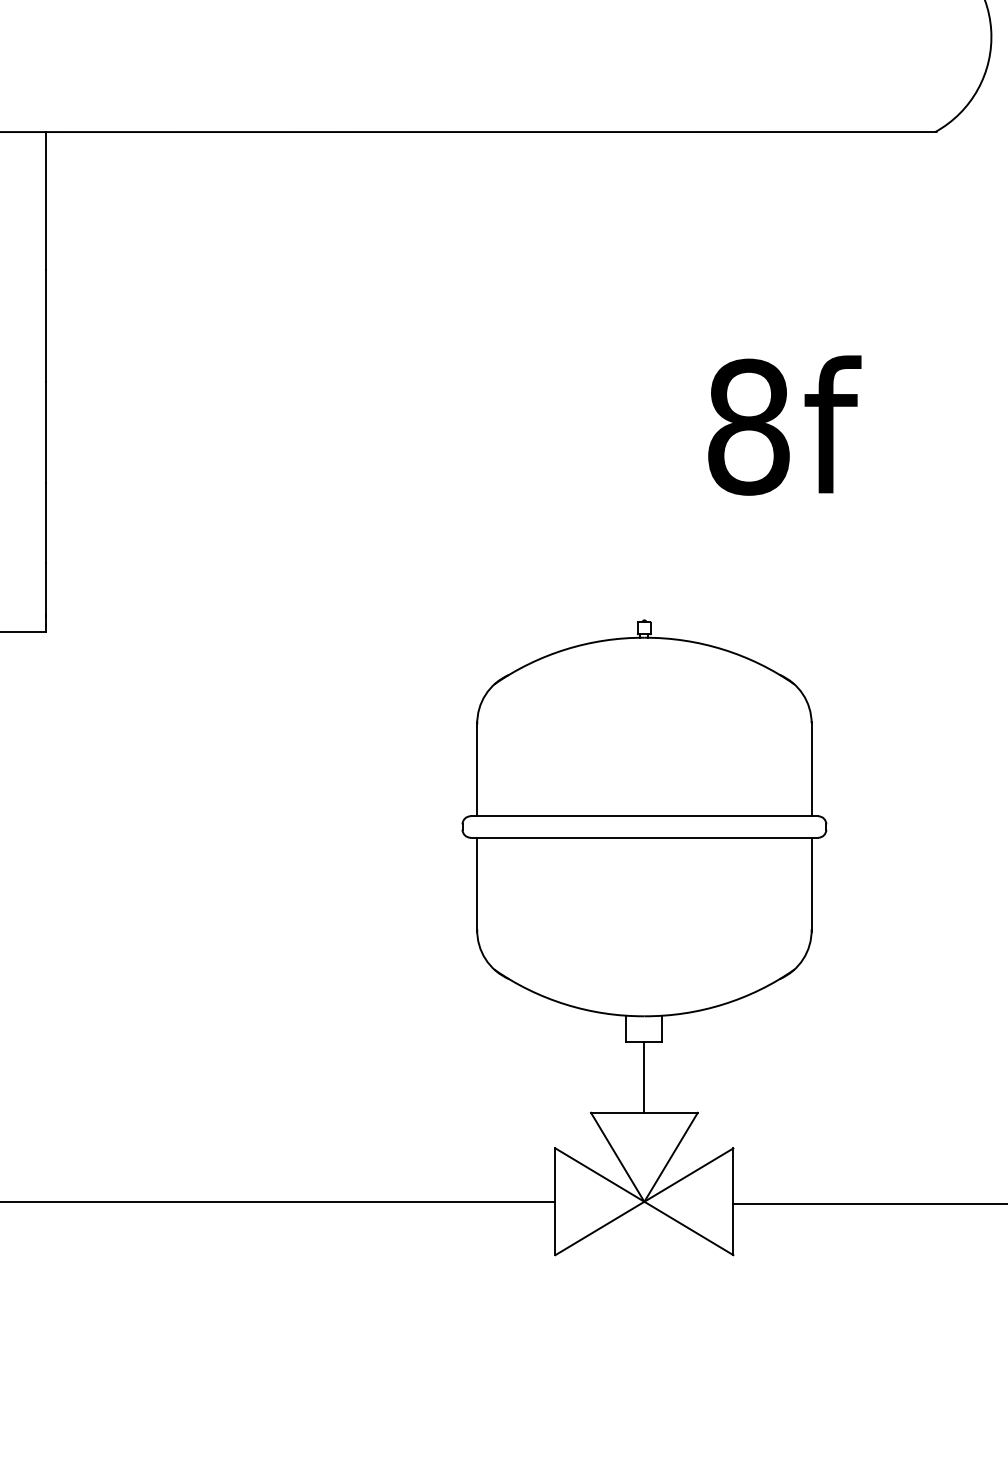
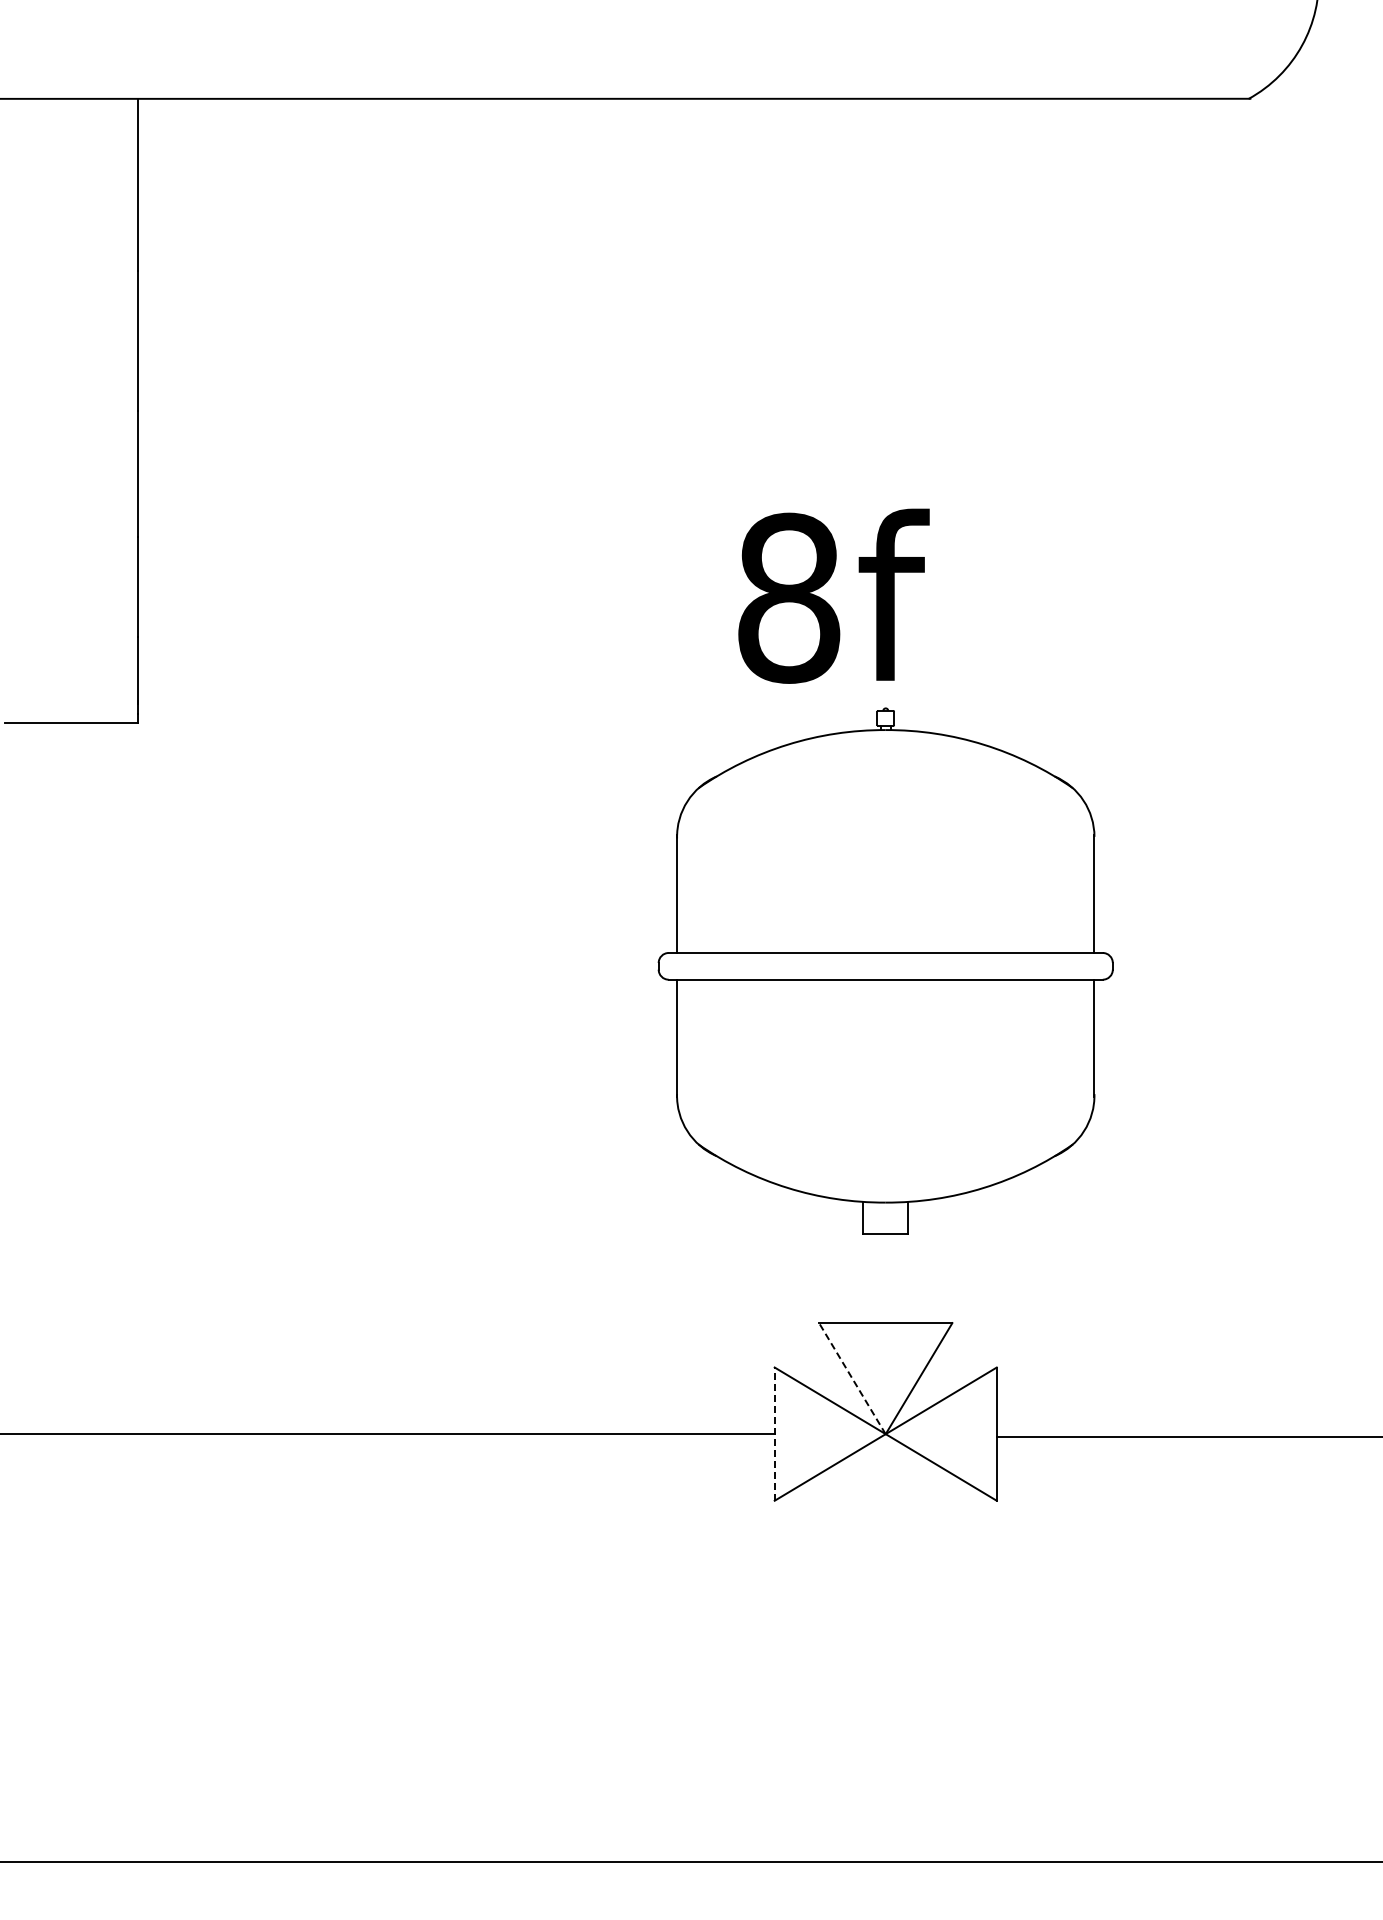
text: (784, 424) -> (833, 595), moved
line: (644, 1077) -> (885, 1278), removed
line: (617, 1157) -> (852, 1378), solid -> dashed
line: (555, 1202) -> (774, 1434), solid -> dashed

